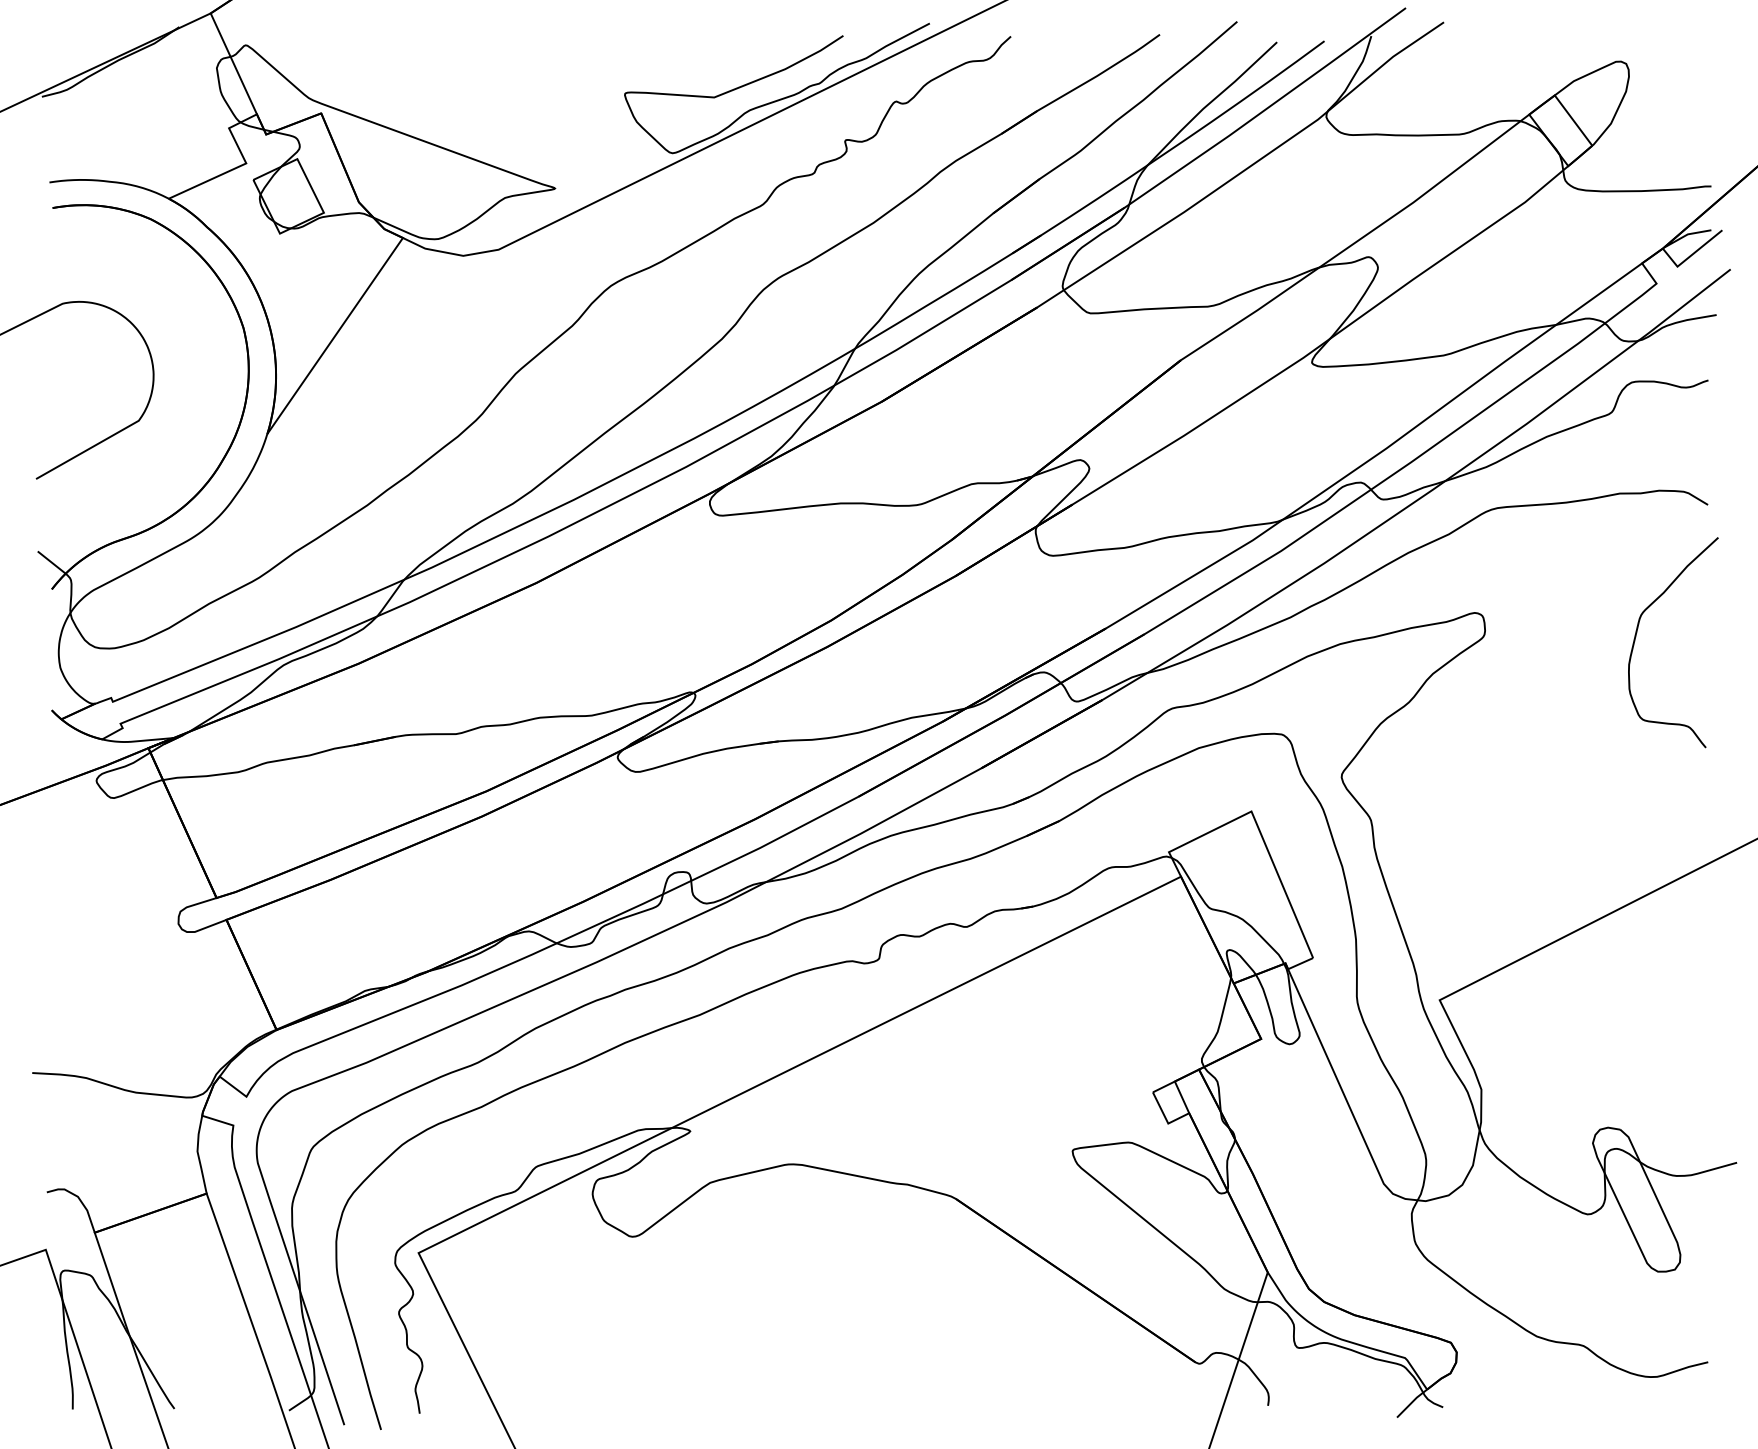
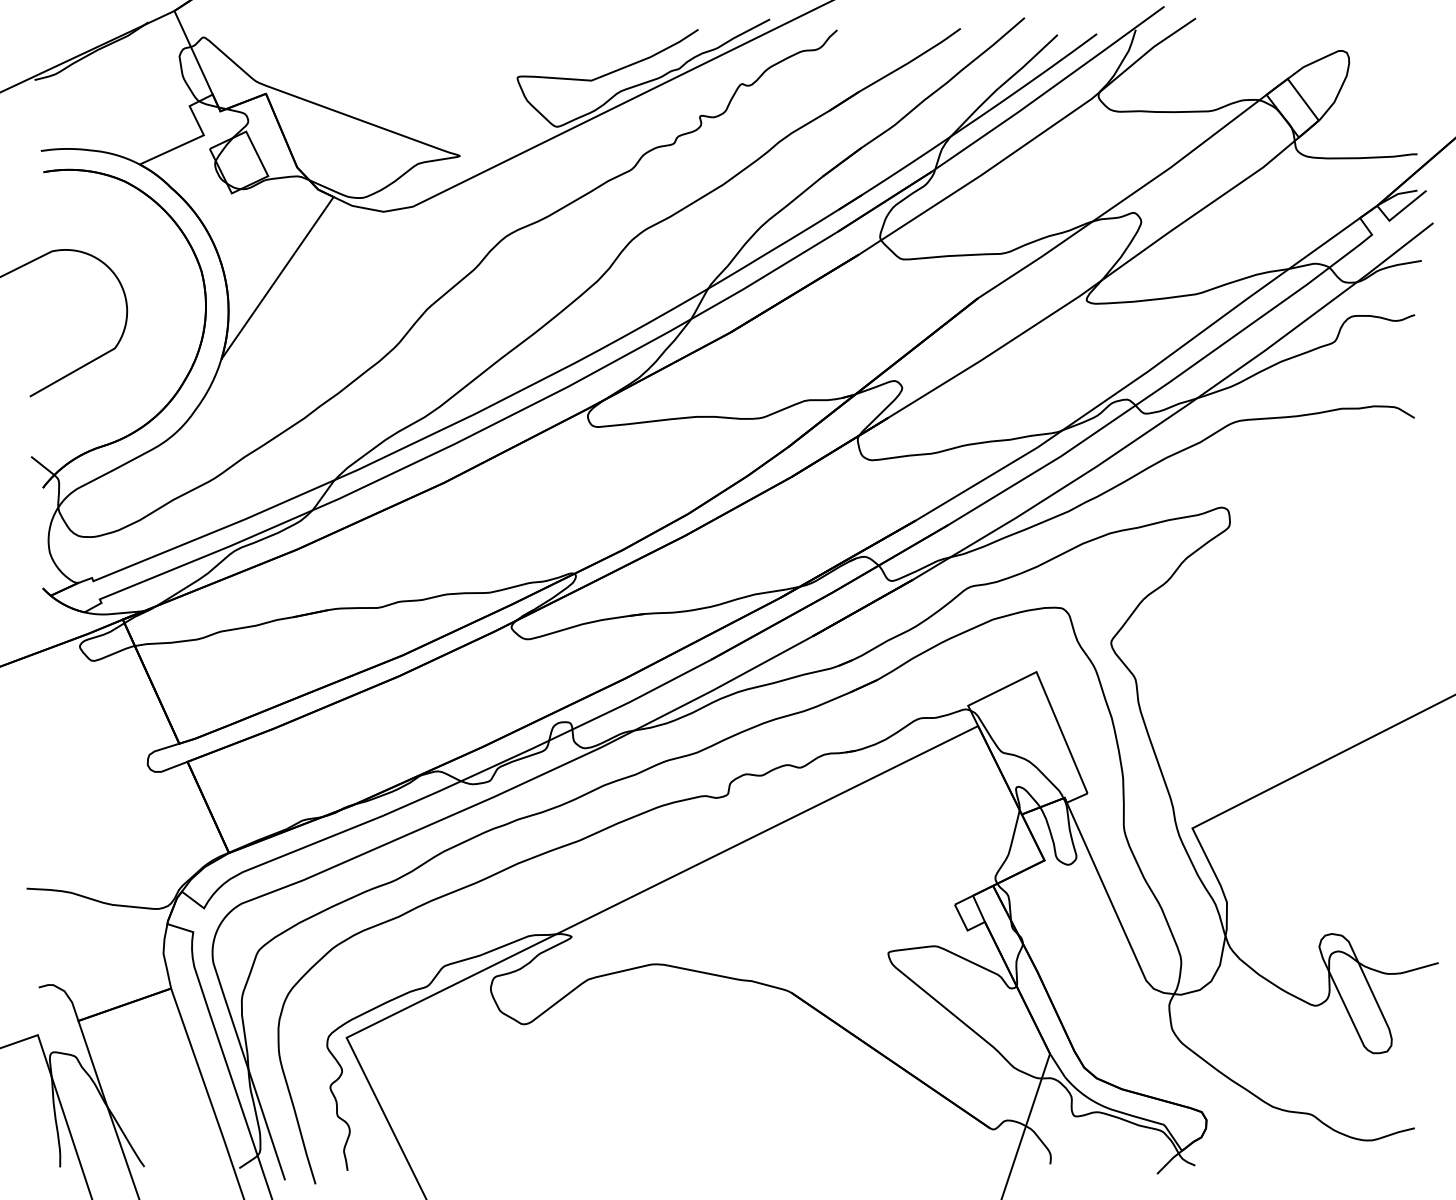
curve: (1636, 637) -> (1355, 527), removed

